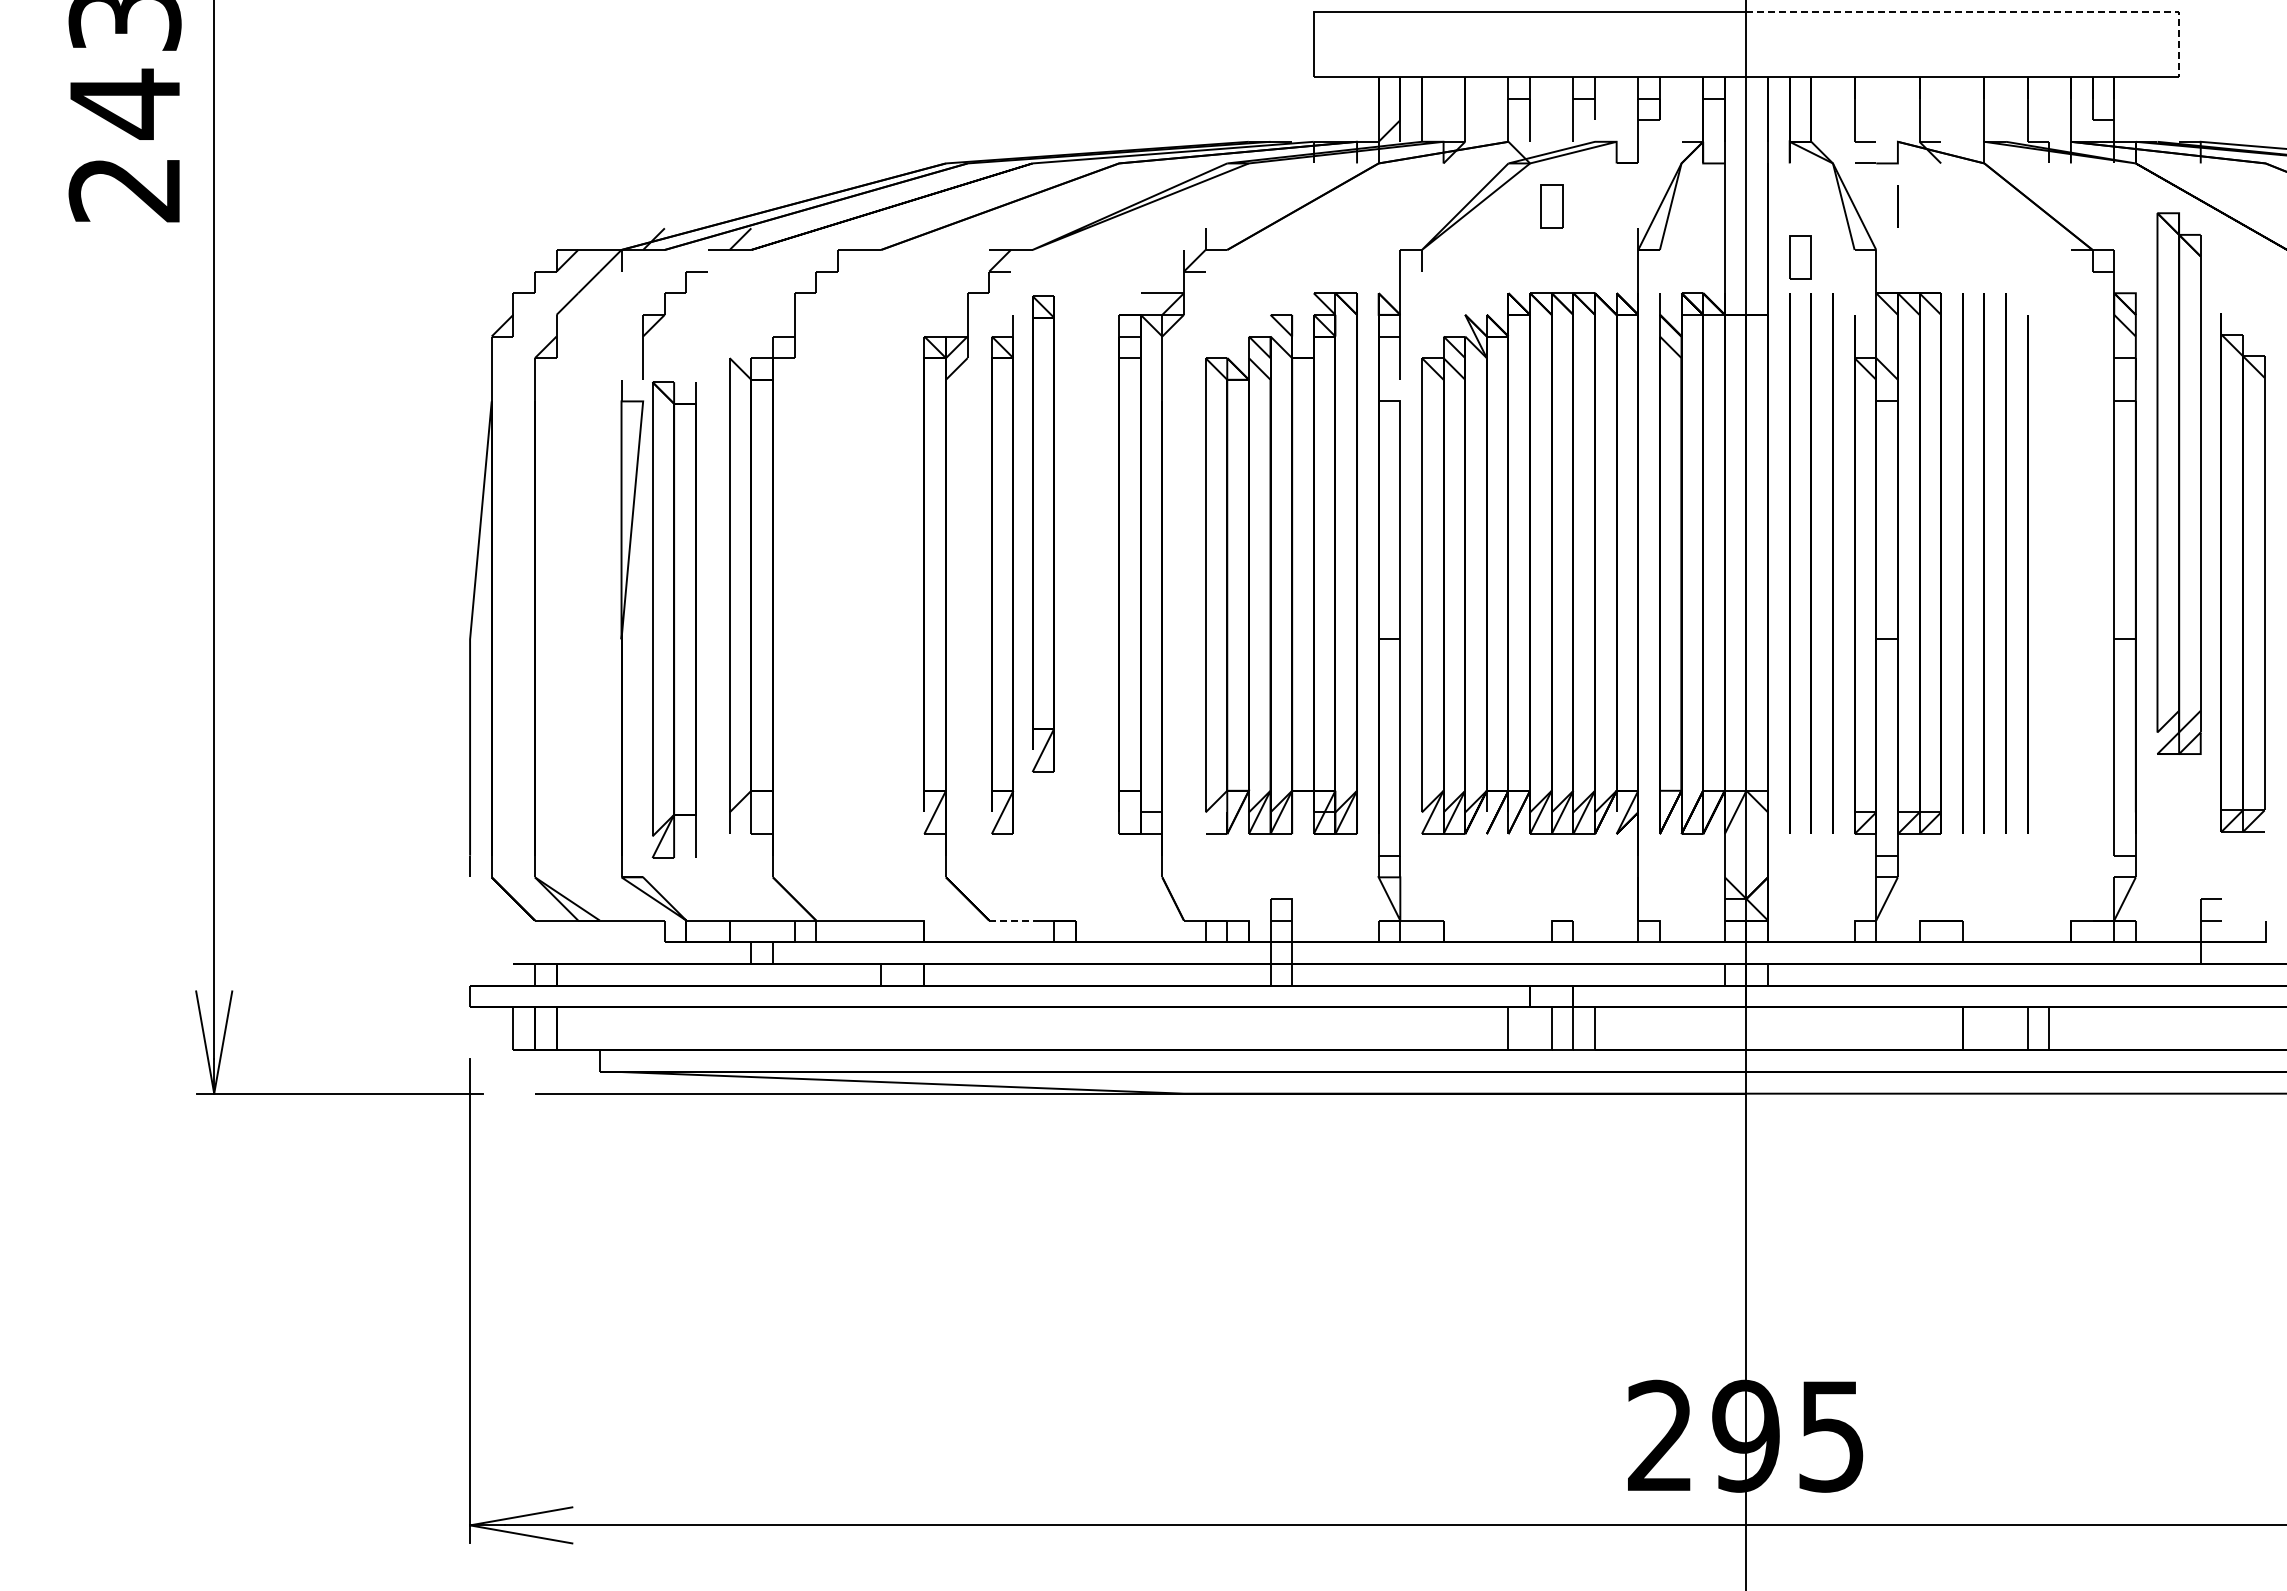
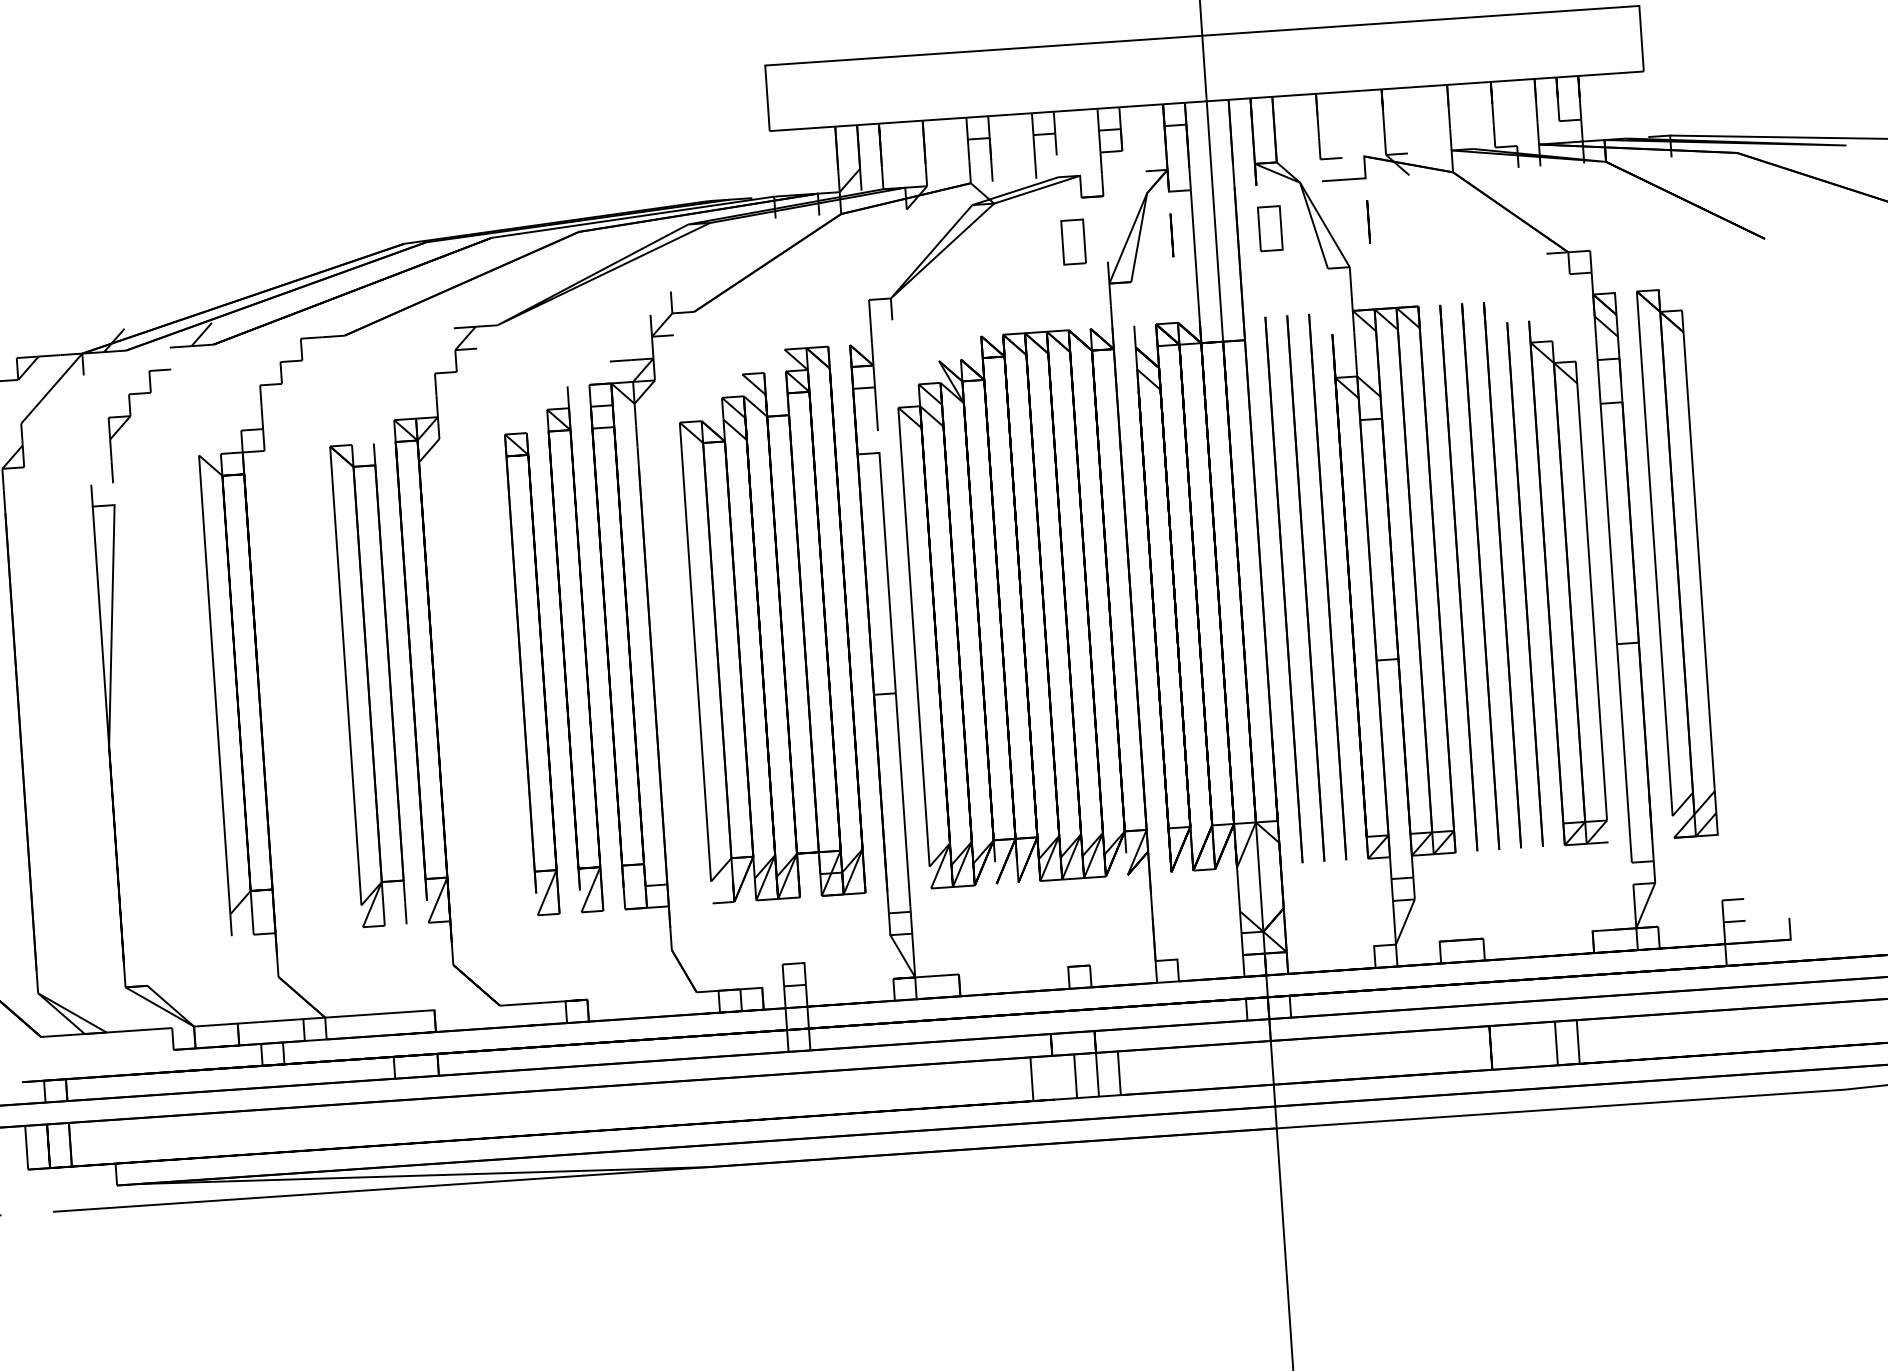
line: (1996, 12) -> (1454, 19), dashed -> solid
part: (1551, 206) -> (1073, 241), moved
line: (1702, 206) -> (1171, 235), added
part: (1800, 257) -> (1270, 228), moved
part: (2178, 483) -> (1676, 563), moved
part: (1043, 533) -> (532, 673), moved
part: (2242, 572) -> (1568, 581), moved
part: (1002, 574) -> (574, 649), moved
part: (673, 619) -> (367, 684), moved
line: (1010, 920) -> (521, 1004), dashed -> solid

